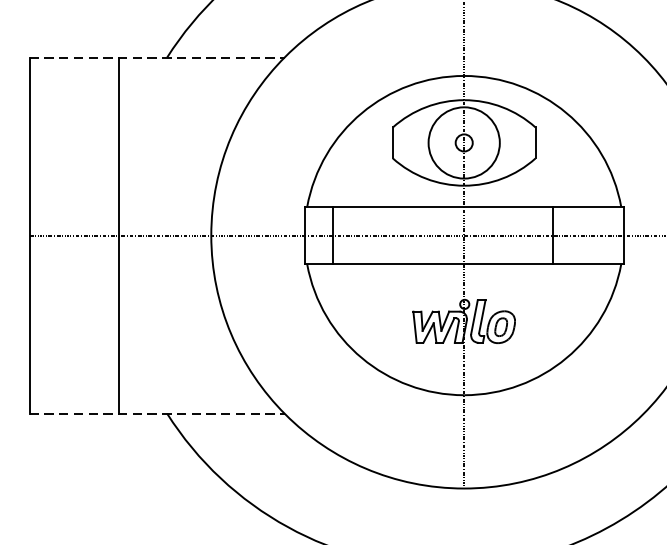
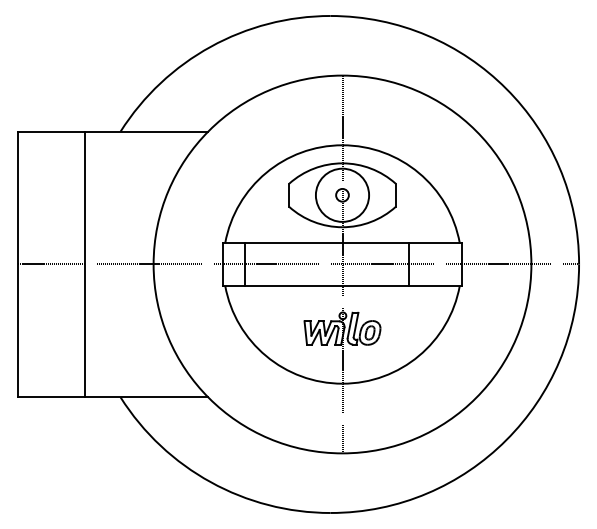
line: (157, 57) -> (113, 131), dashed -> solid
line: (157, 413) -> (113, 397), dashed -> solid

